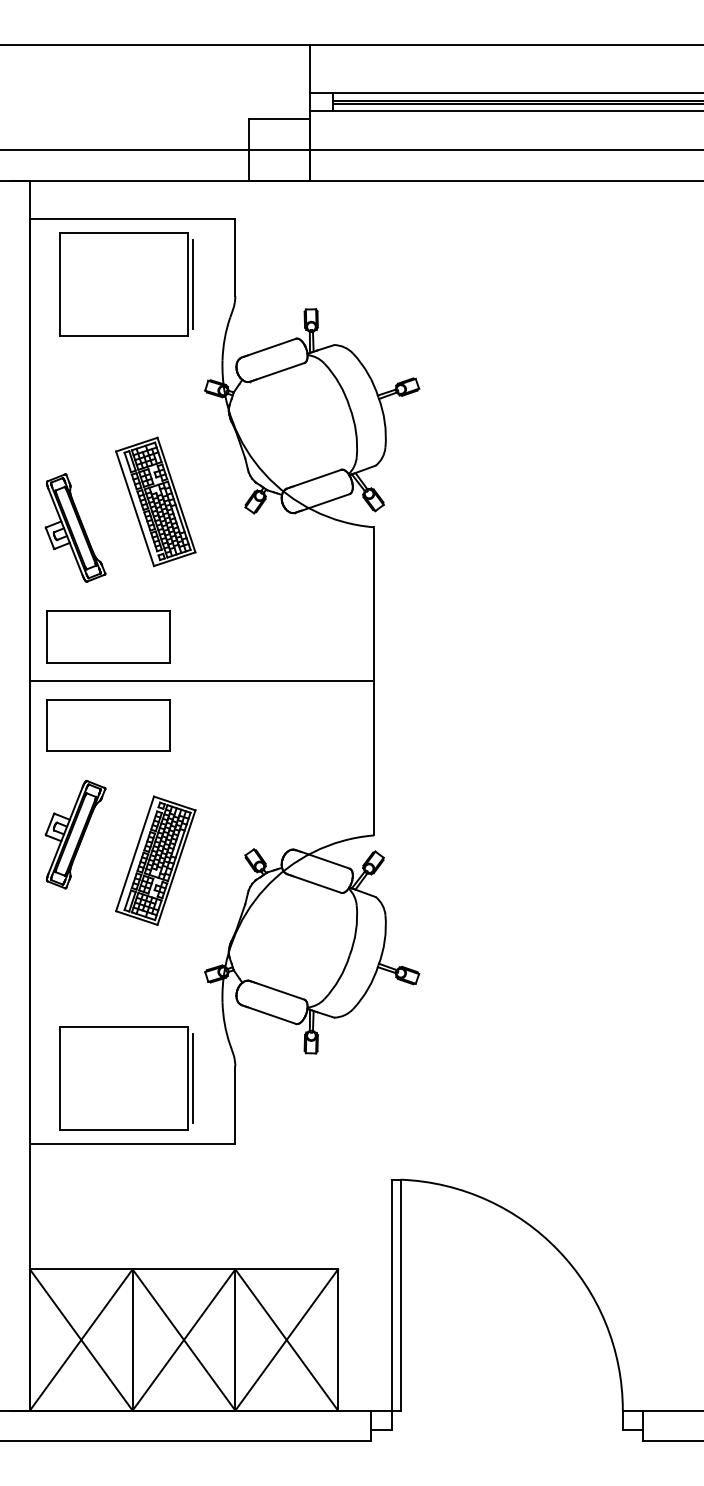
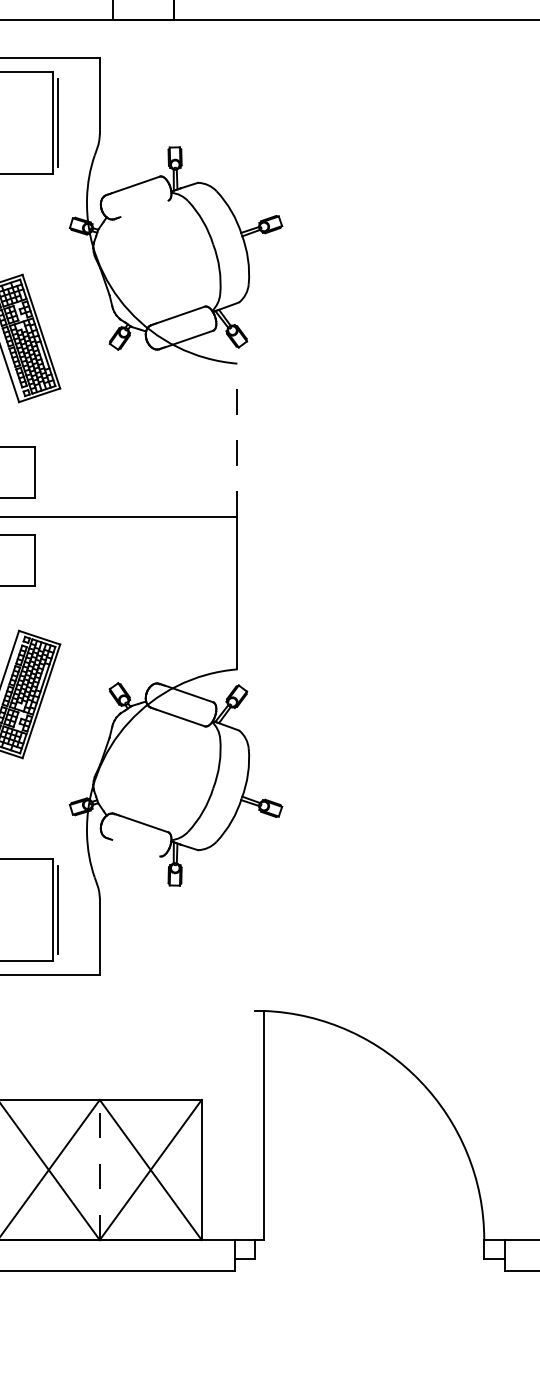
line: (280, 370) -> (144, 208), removed
line: (374, 603) -> (237, 439), solid -> dashed
line: (271, 1015) -> (135, 848), removed
line: (391, 1294) -> (254, 1124), removed
line: (235, 1340) -> (99, 1170), solid -> dashed

